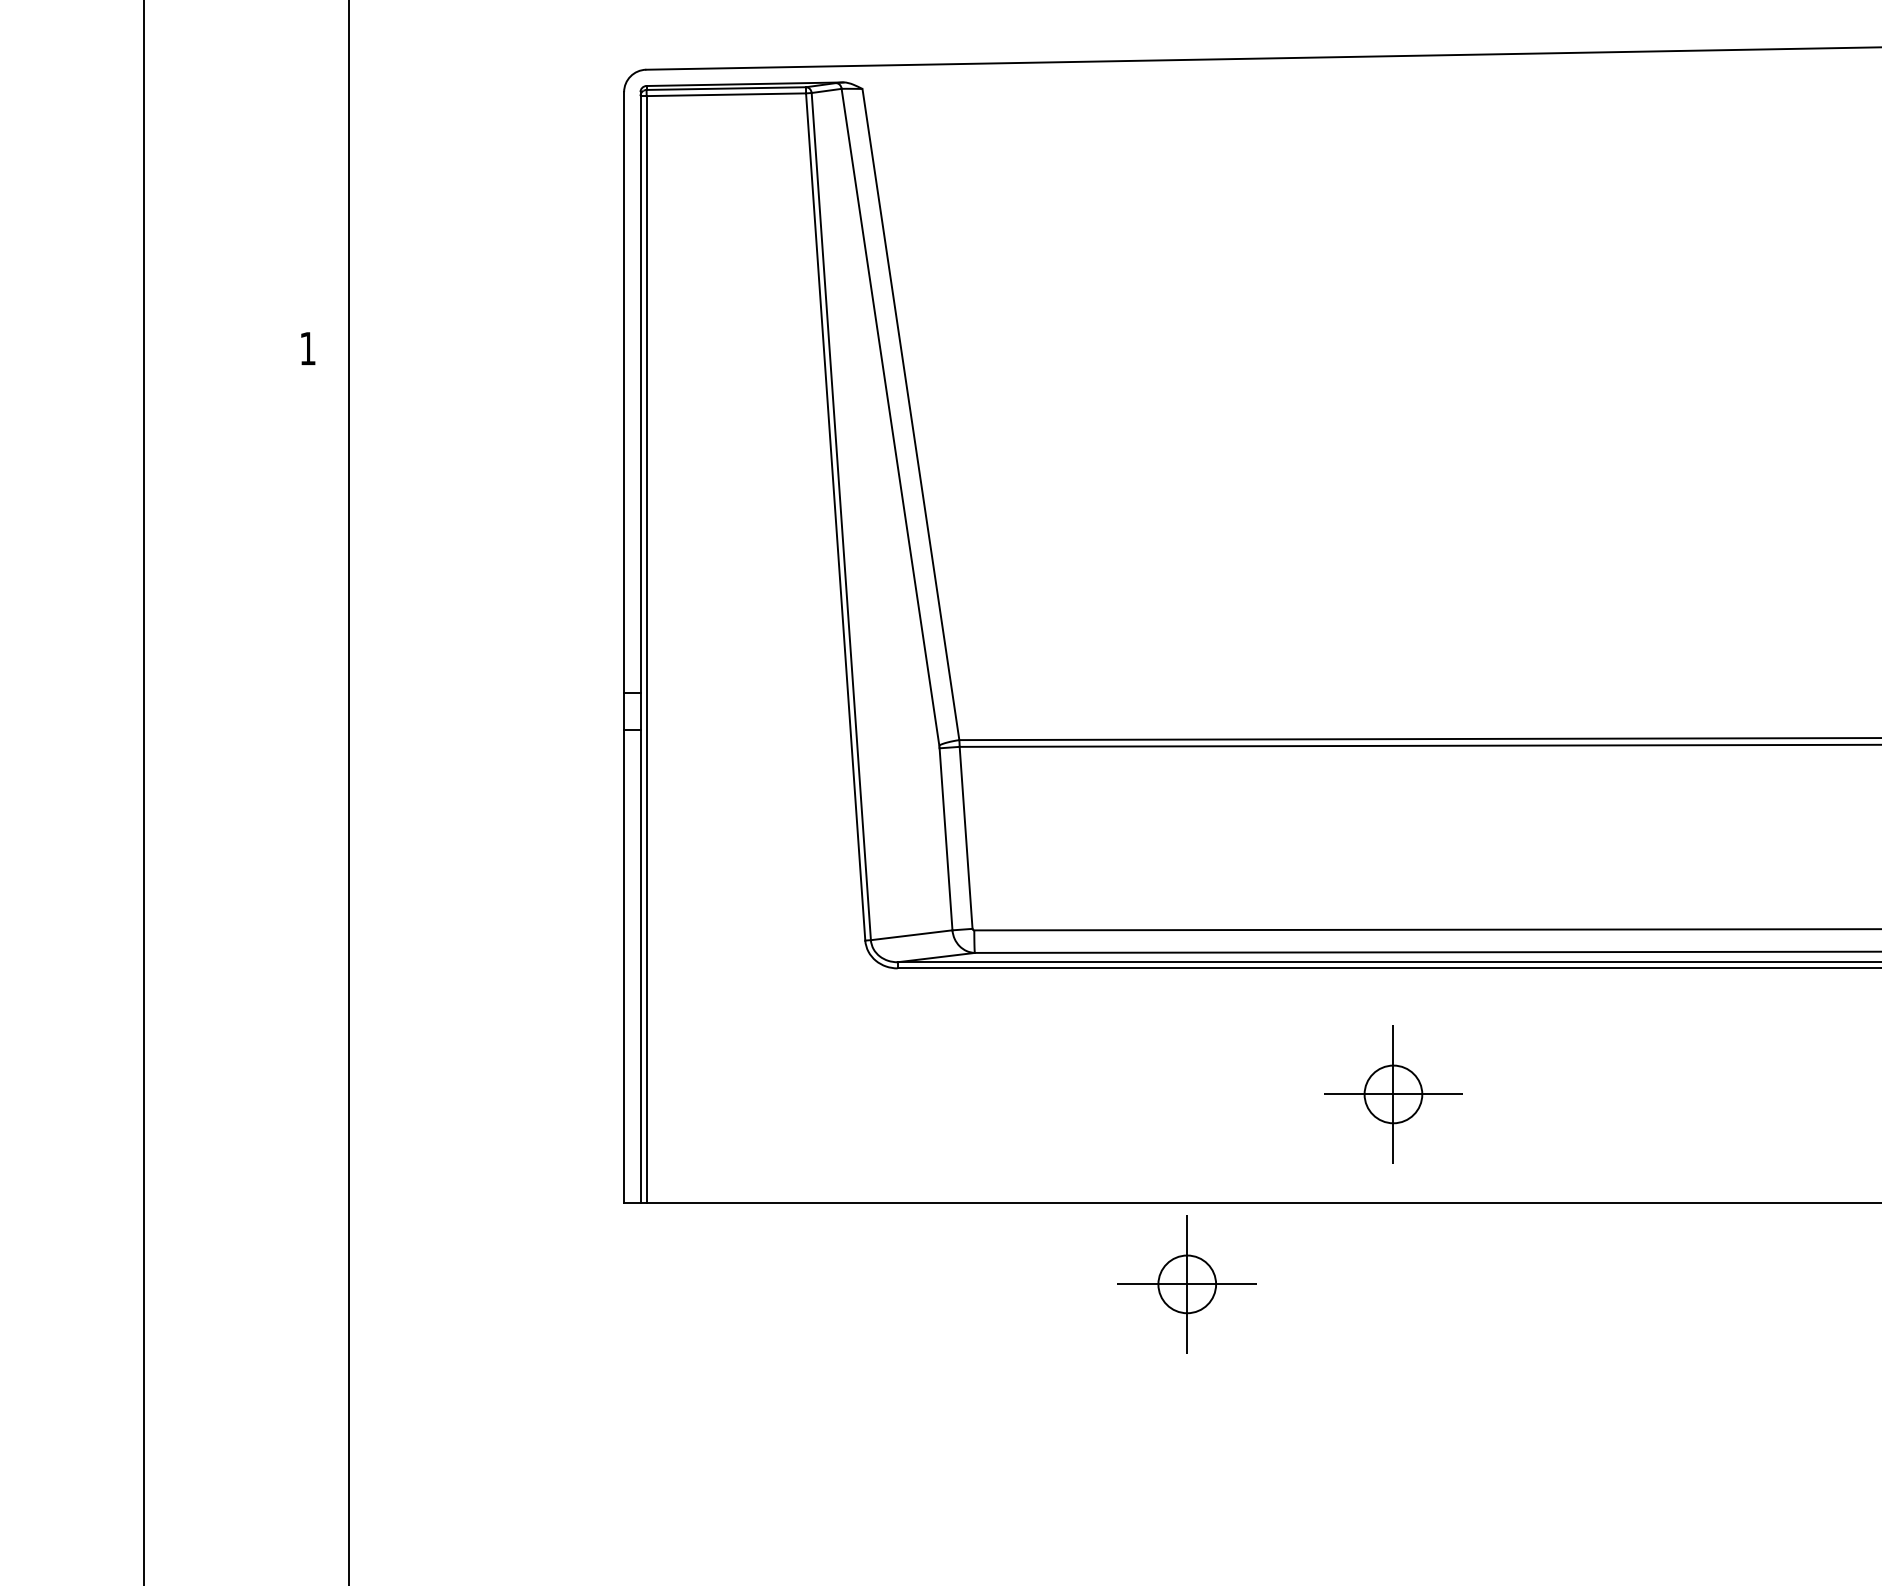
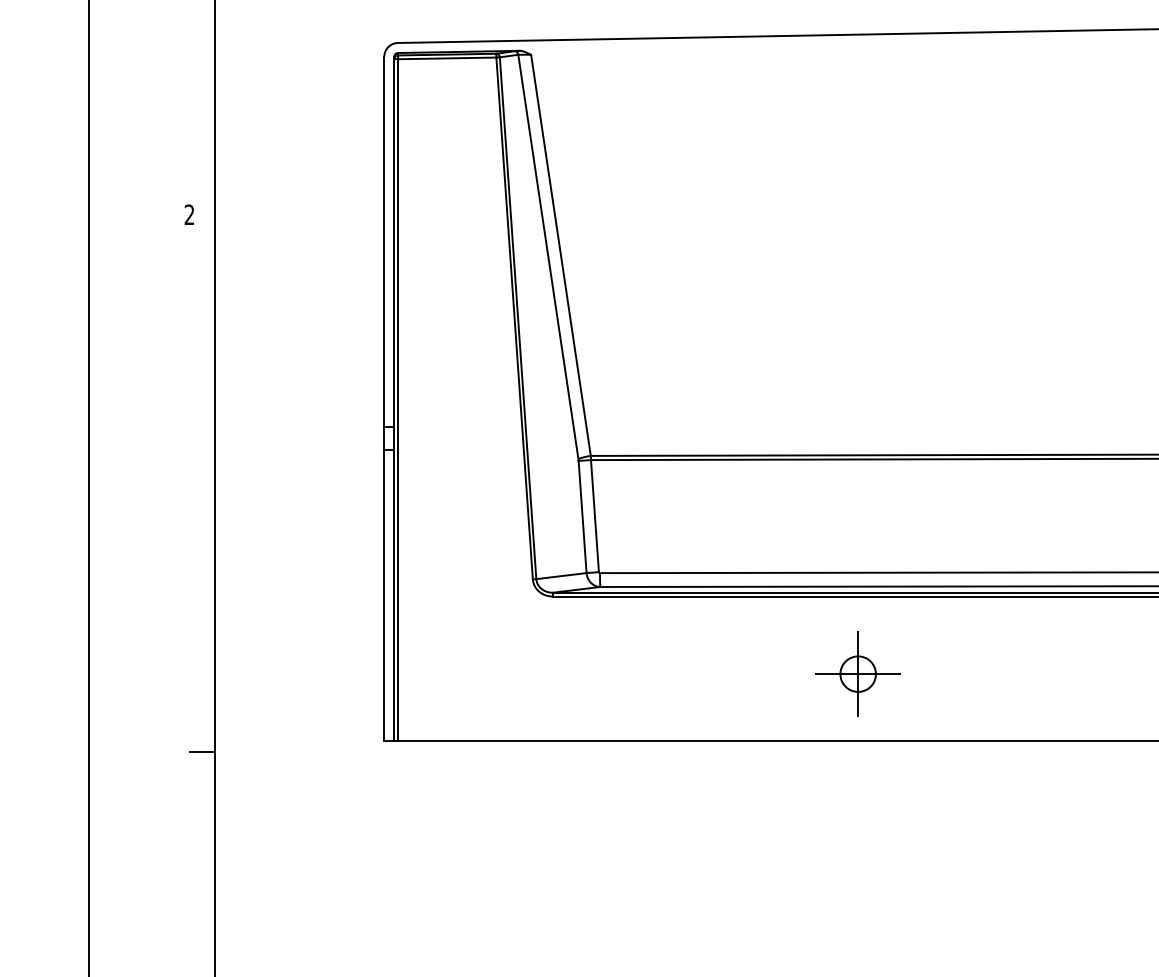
text: (307, 348) -> (189, 214), 1 -> 2
line: (327, 1219) -> (201, 751), added
part: (1186, 1283) -> (730, 790), removed

